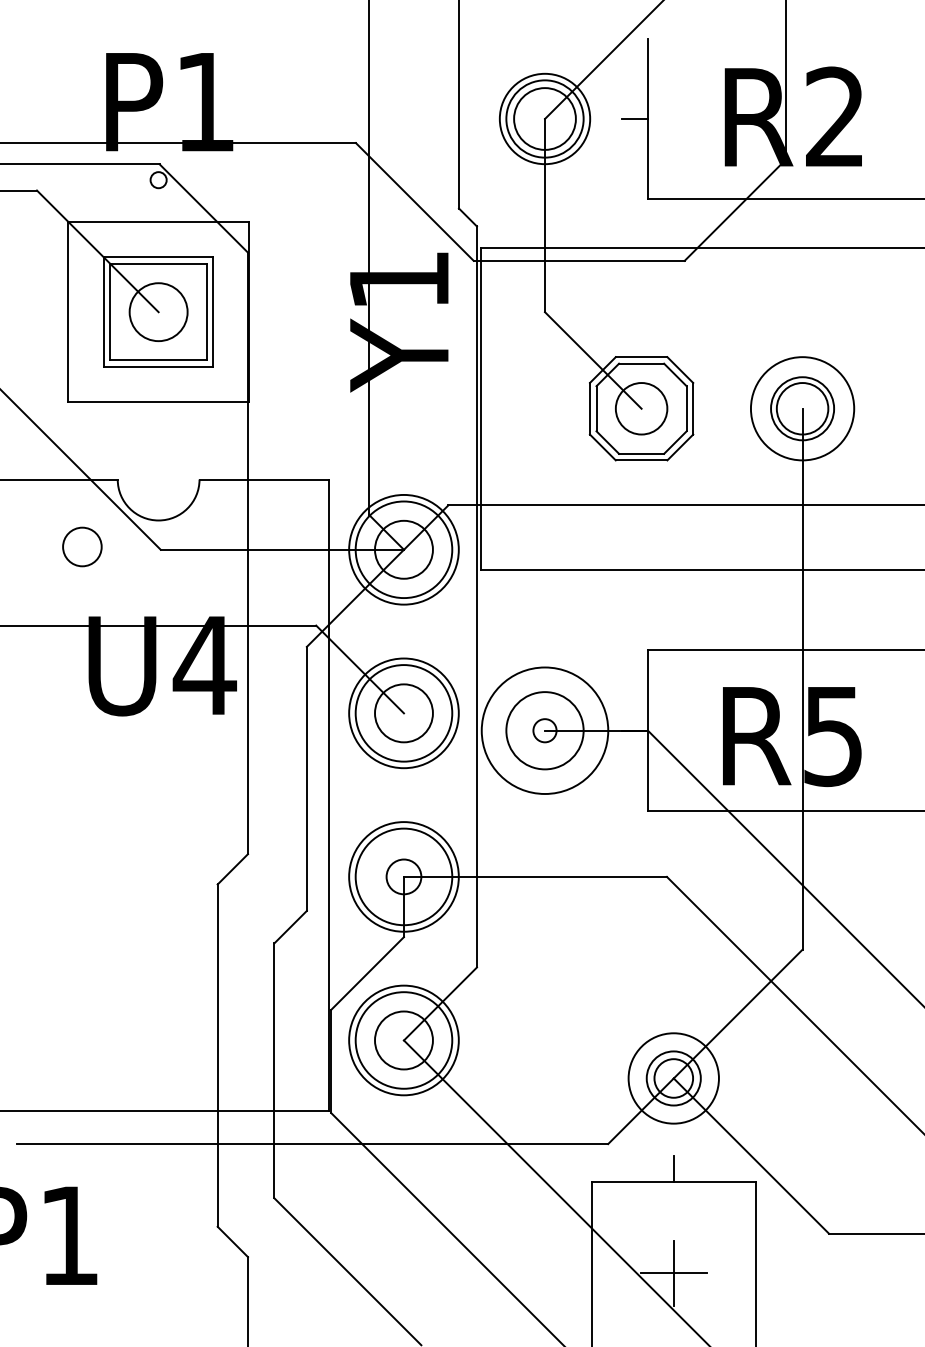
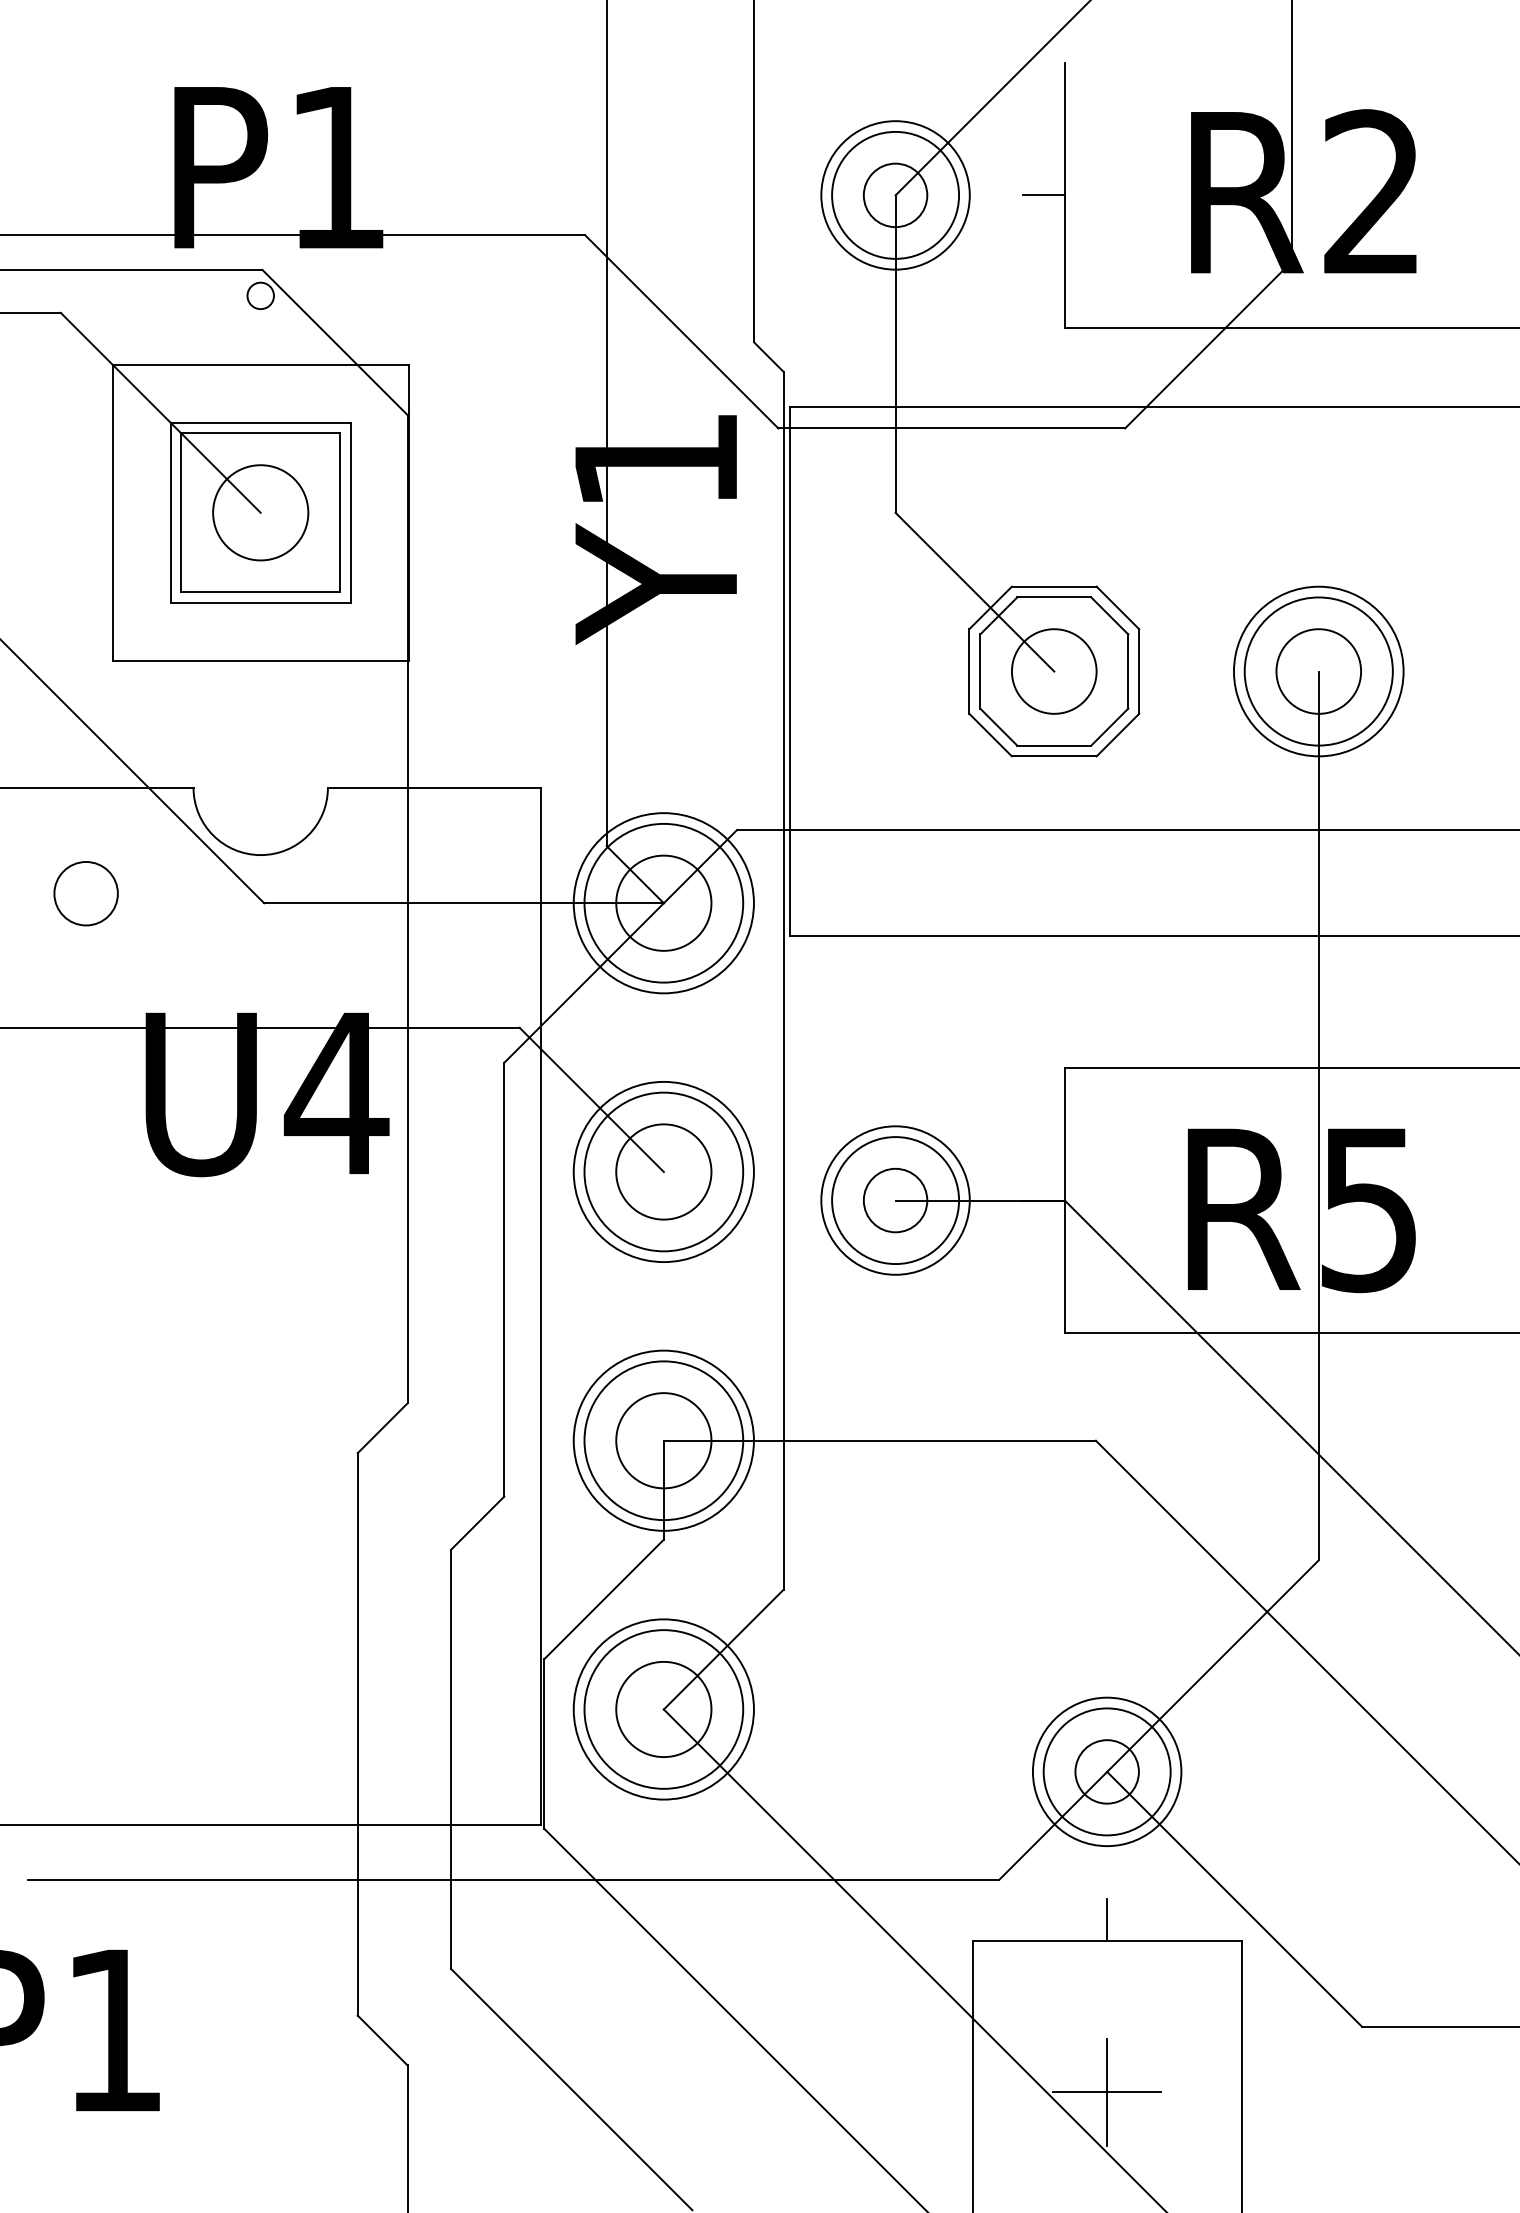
circle: (544, 118) -> (894, 194), size x0.62
circle: (802, 408) -> (1318, 671), size x1.43
circle: (82, 546) -> (86, 892), moved
circle: (544, 730) -> (894, 1200), size x0.71
circle: (544, 730) -> (894, 1200), size x1.67
circle: (403, 876) -> (663, 1440), size x1.67
circle: (673, 1078) -> (1106, 1771), size x1.43

